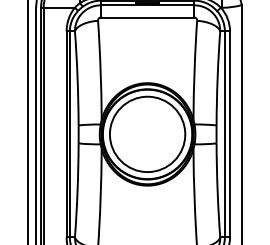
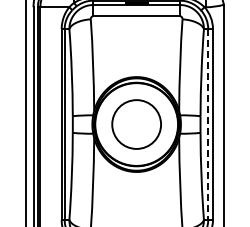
circle: (147, 134) -> (136, 124), size x0.7
line: (225, 135) -> (208, 125), solid -> dashed

